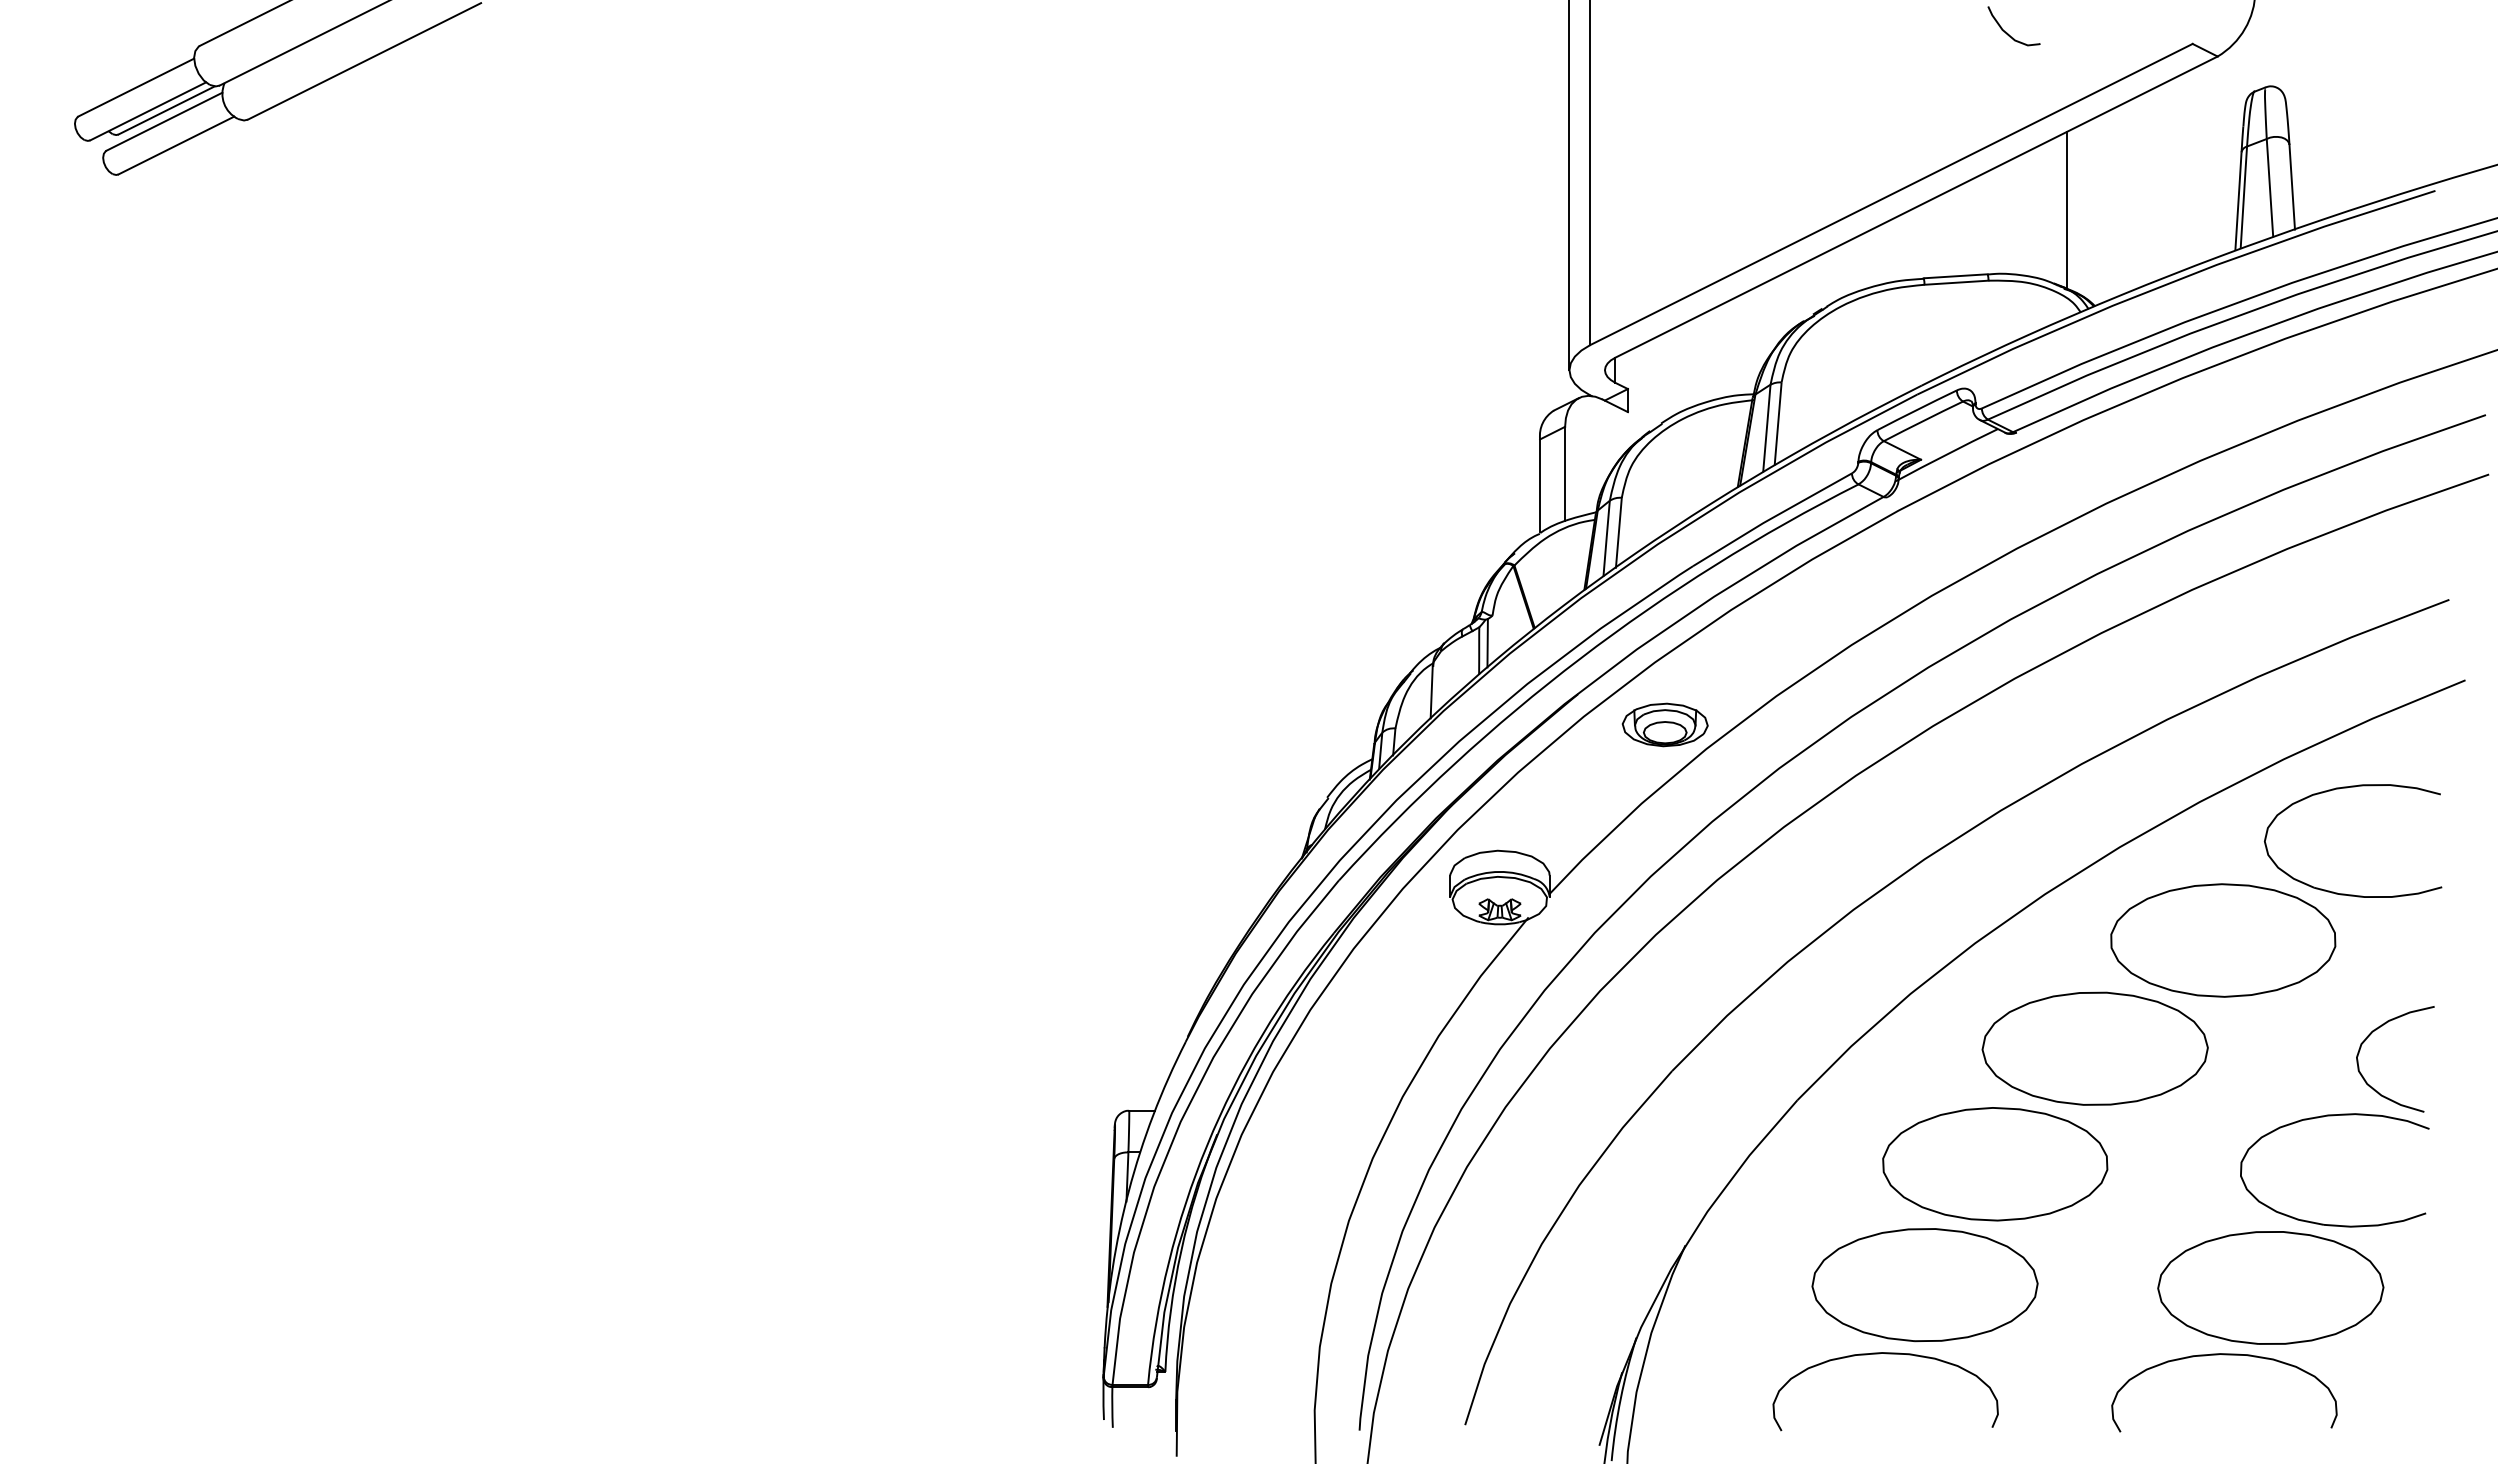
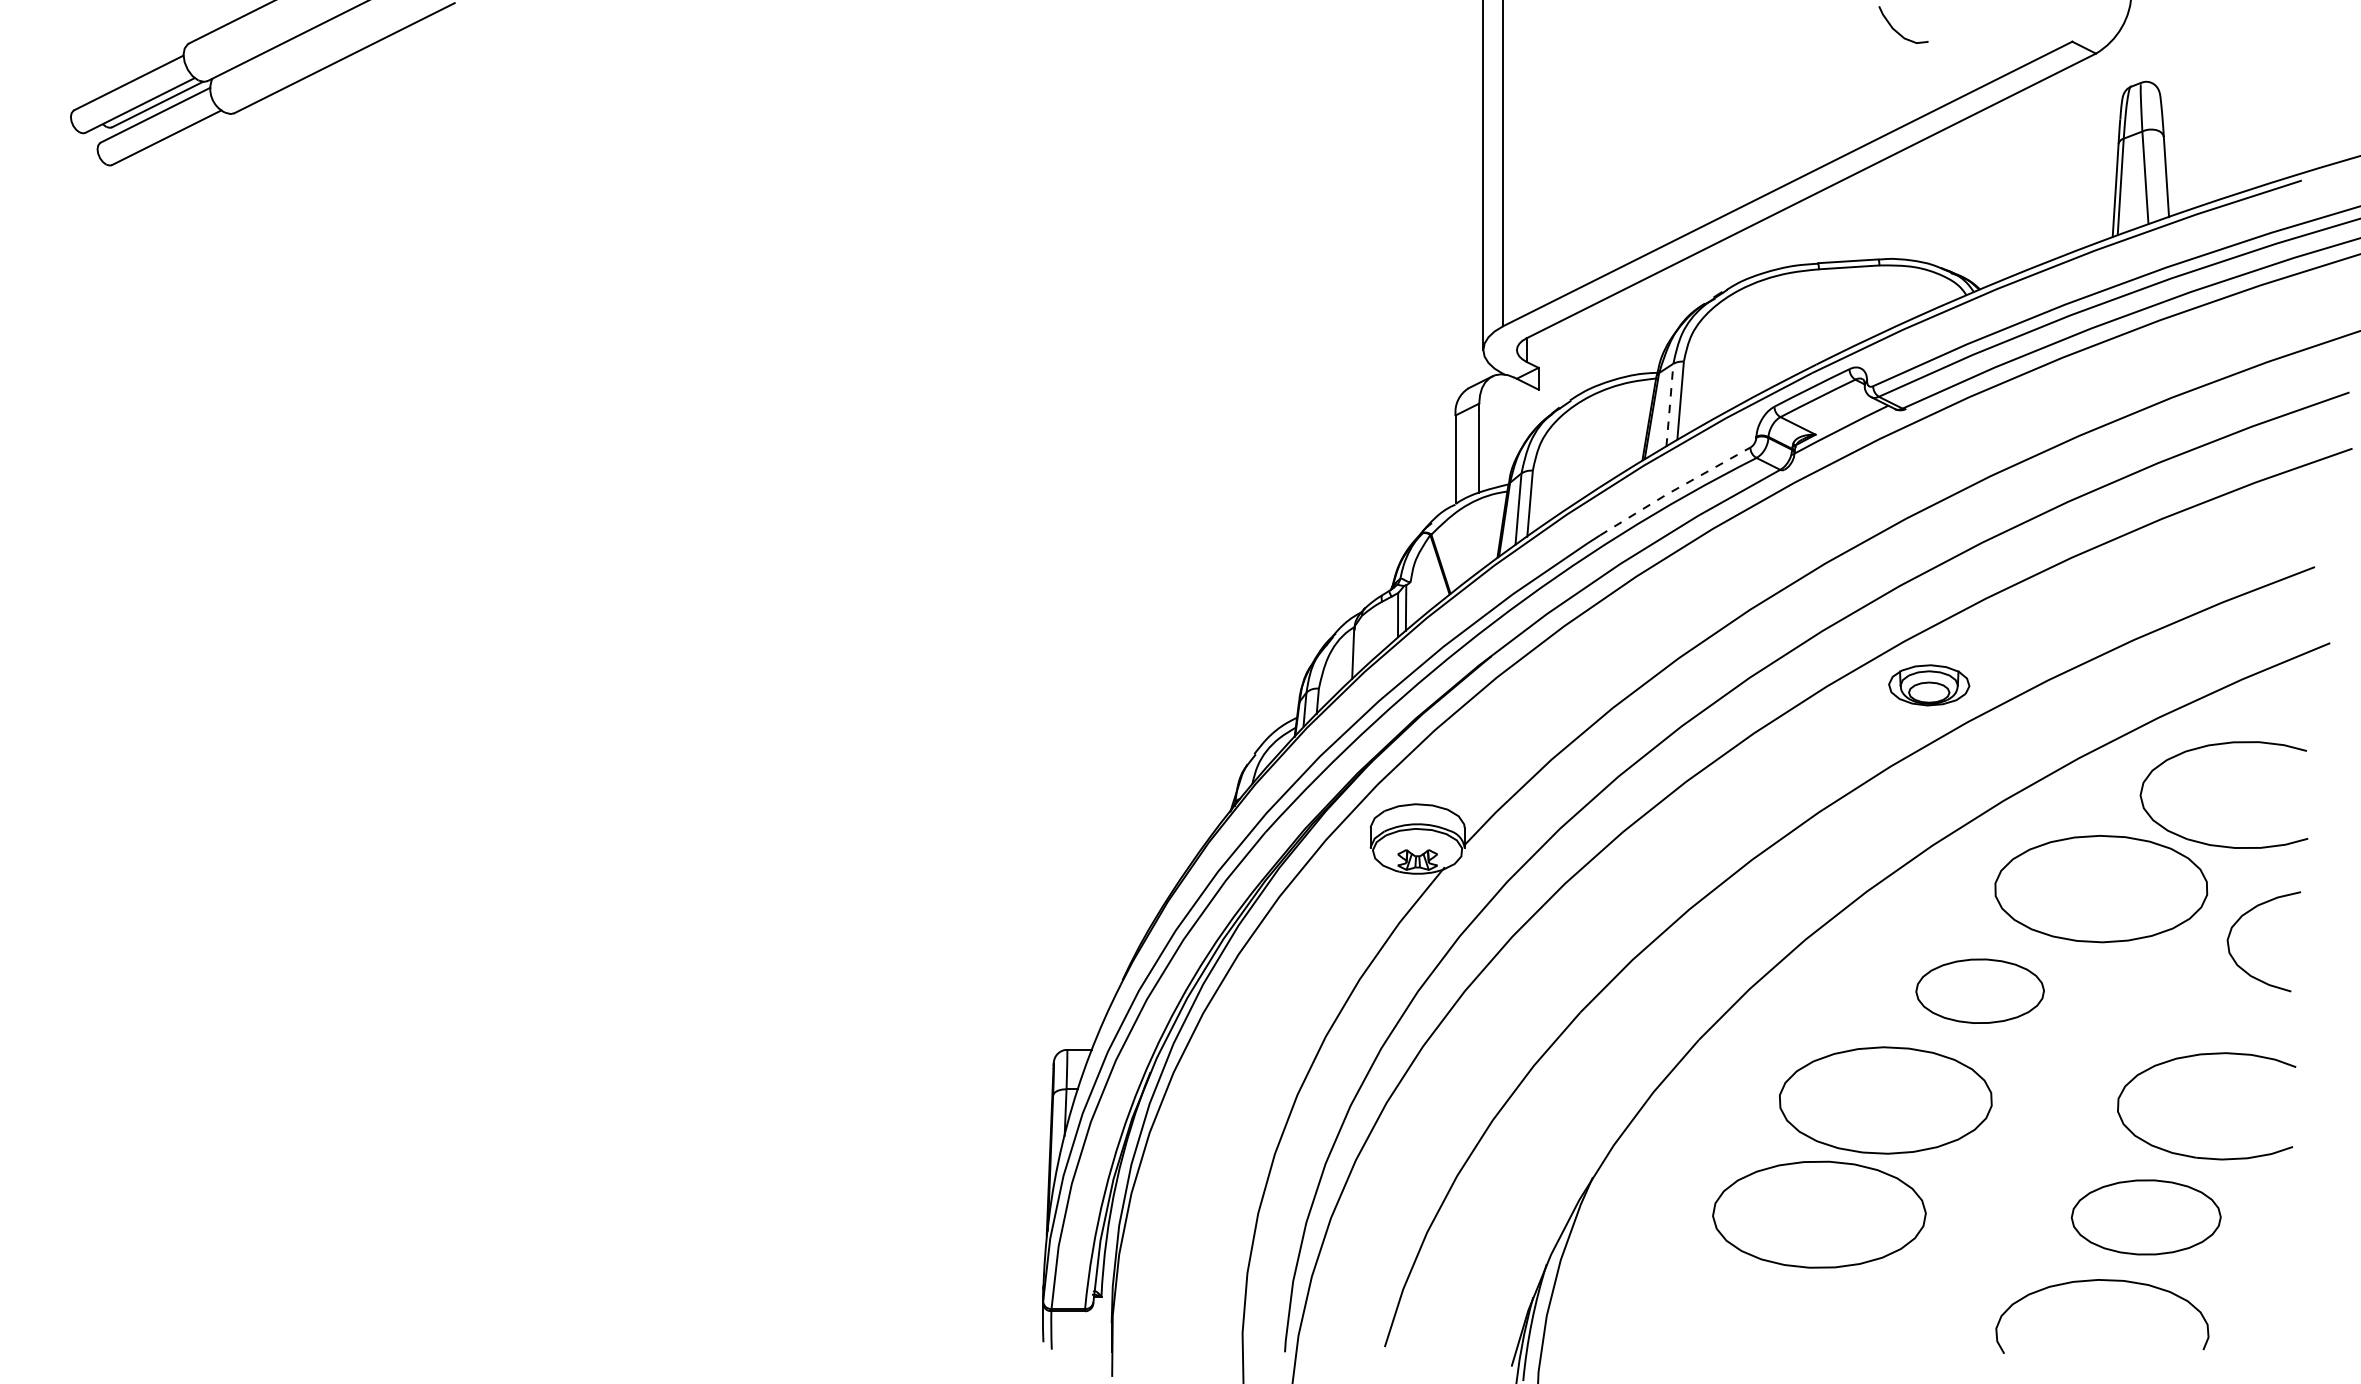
line: (2067, 209) -> (1954, 198), removed
line: (1766, 428) -> (1669, 405), solid -> dashed
line: (1771, 518) -> (1674, 490), solid -> dashed
part: (1664, 724) -> (1928, 684), moved
curve: (2371, 1034) -> (2241, 918), moved
part: (2094, 1048) -> (1979, 991), size x0.6
part: (2270, 1287) -> (2145, 1217), size x0.7
curve: (1886, 1354) -> (1783, 1280), removed

